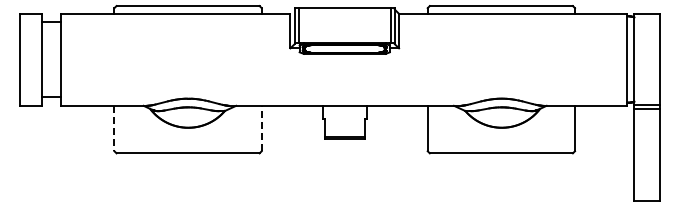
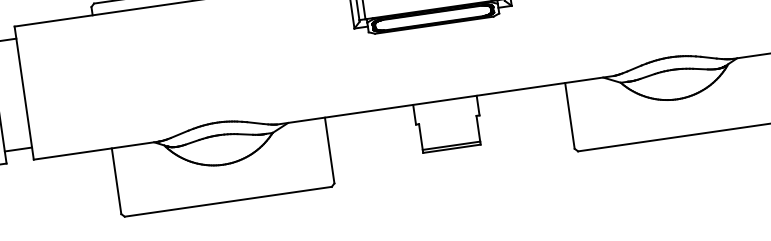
line: (114, 128) -> (116, 181), dashed -> solid
line: (261, 128) -> (329, 150), dashed -> solid

